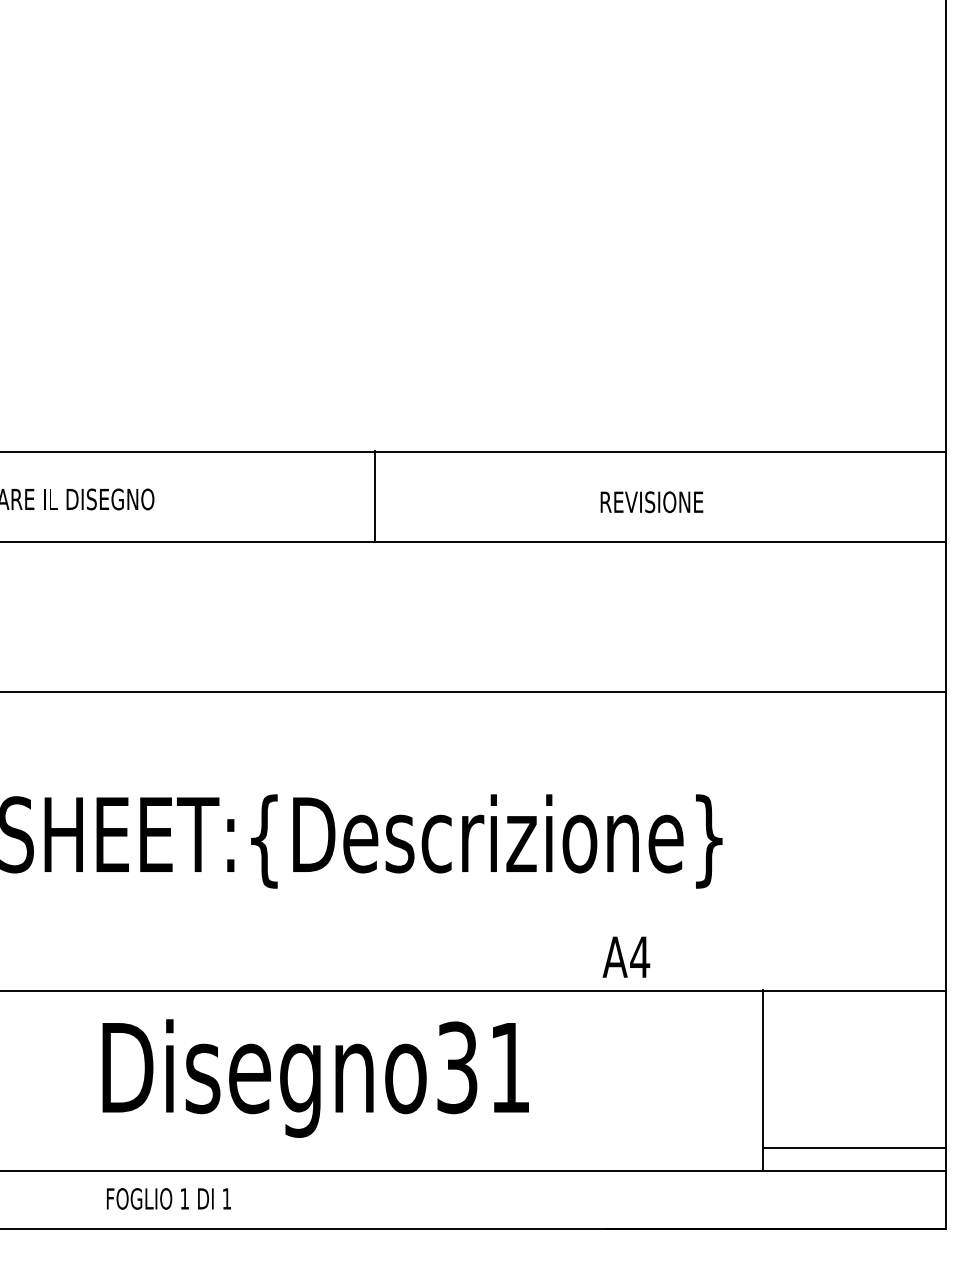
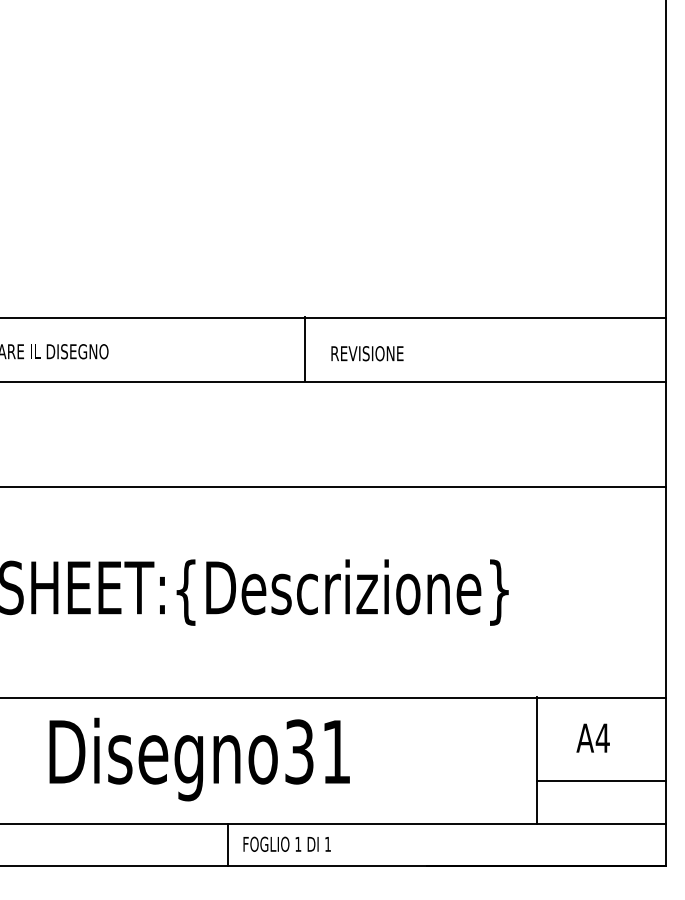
line: (375, 495) -> (305, 348), moved
text: (651, 502) -> (367, 353), moved
text: (626, 956) -> (593, 737), moved
text: (315, 1078) -> (199, 759), moved
line: (854, 1148) -> (601, 781), moved
text: (168, 1198) -> (286, 844), moved
line: (323, 1199) -> (227, 844), added

